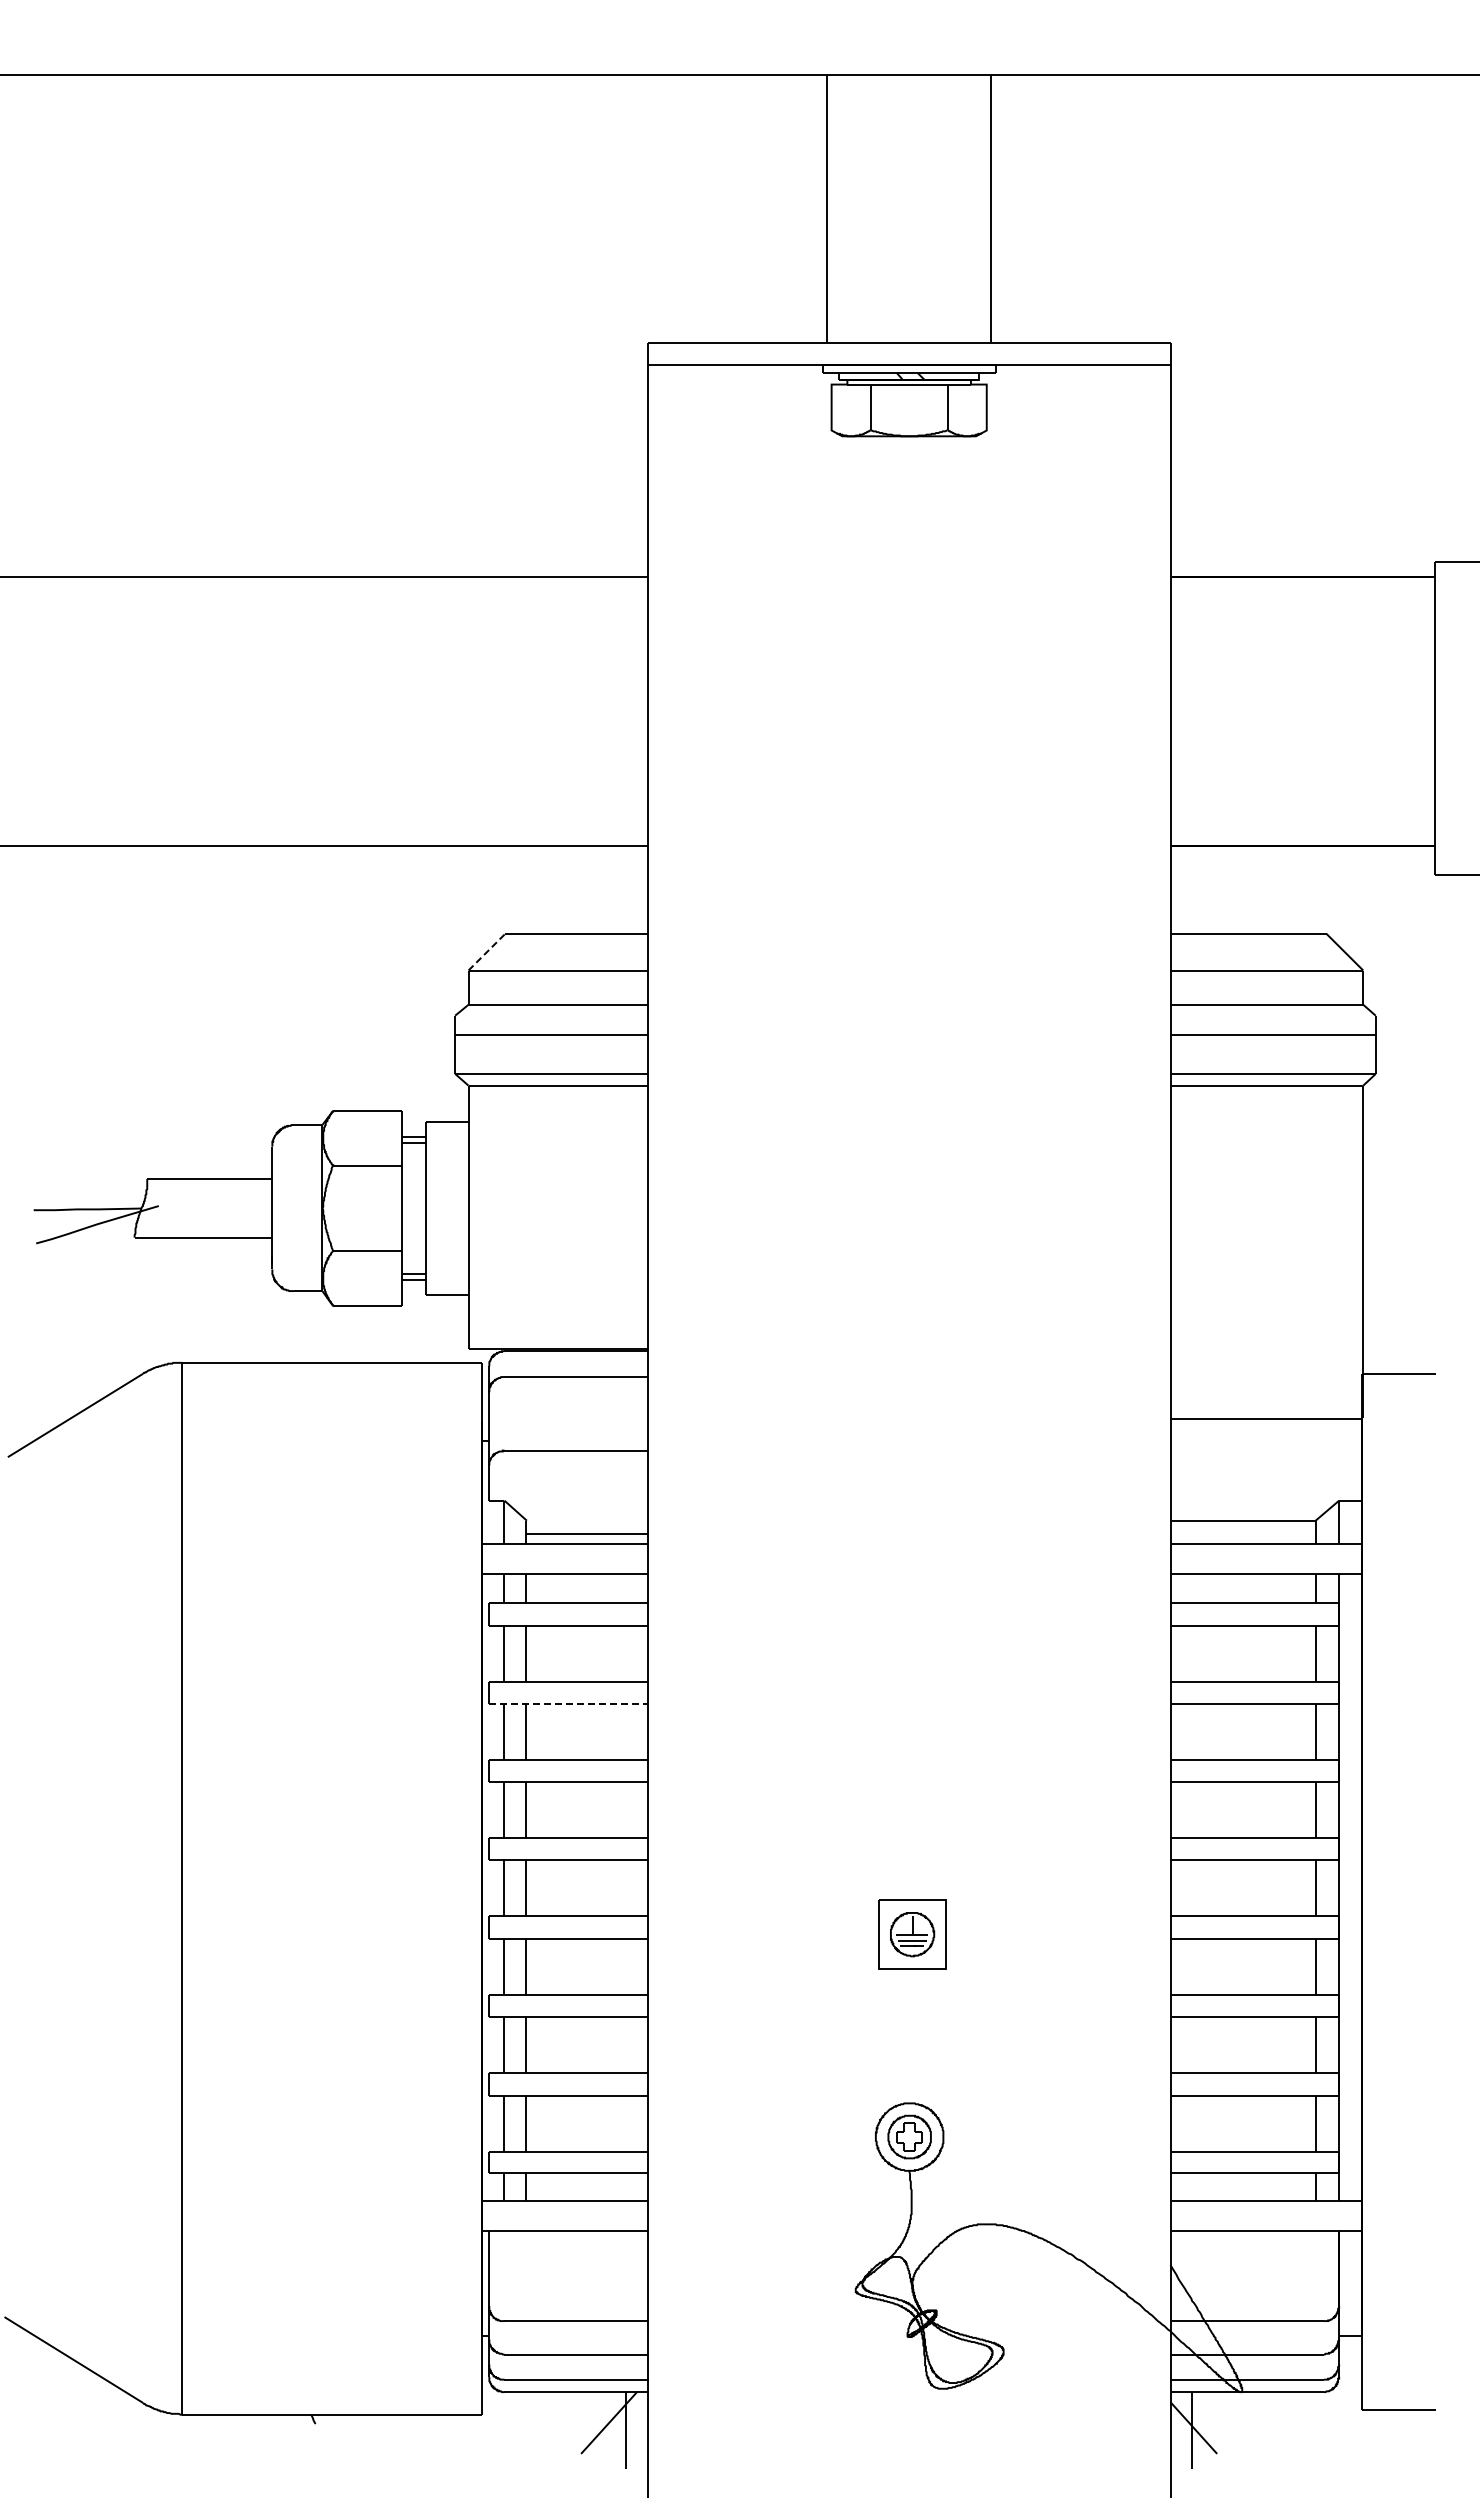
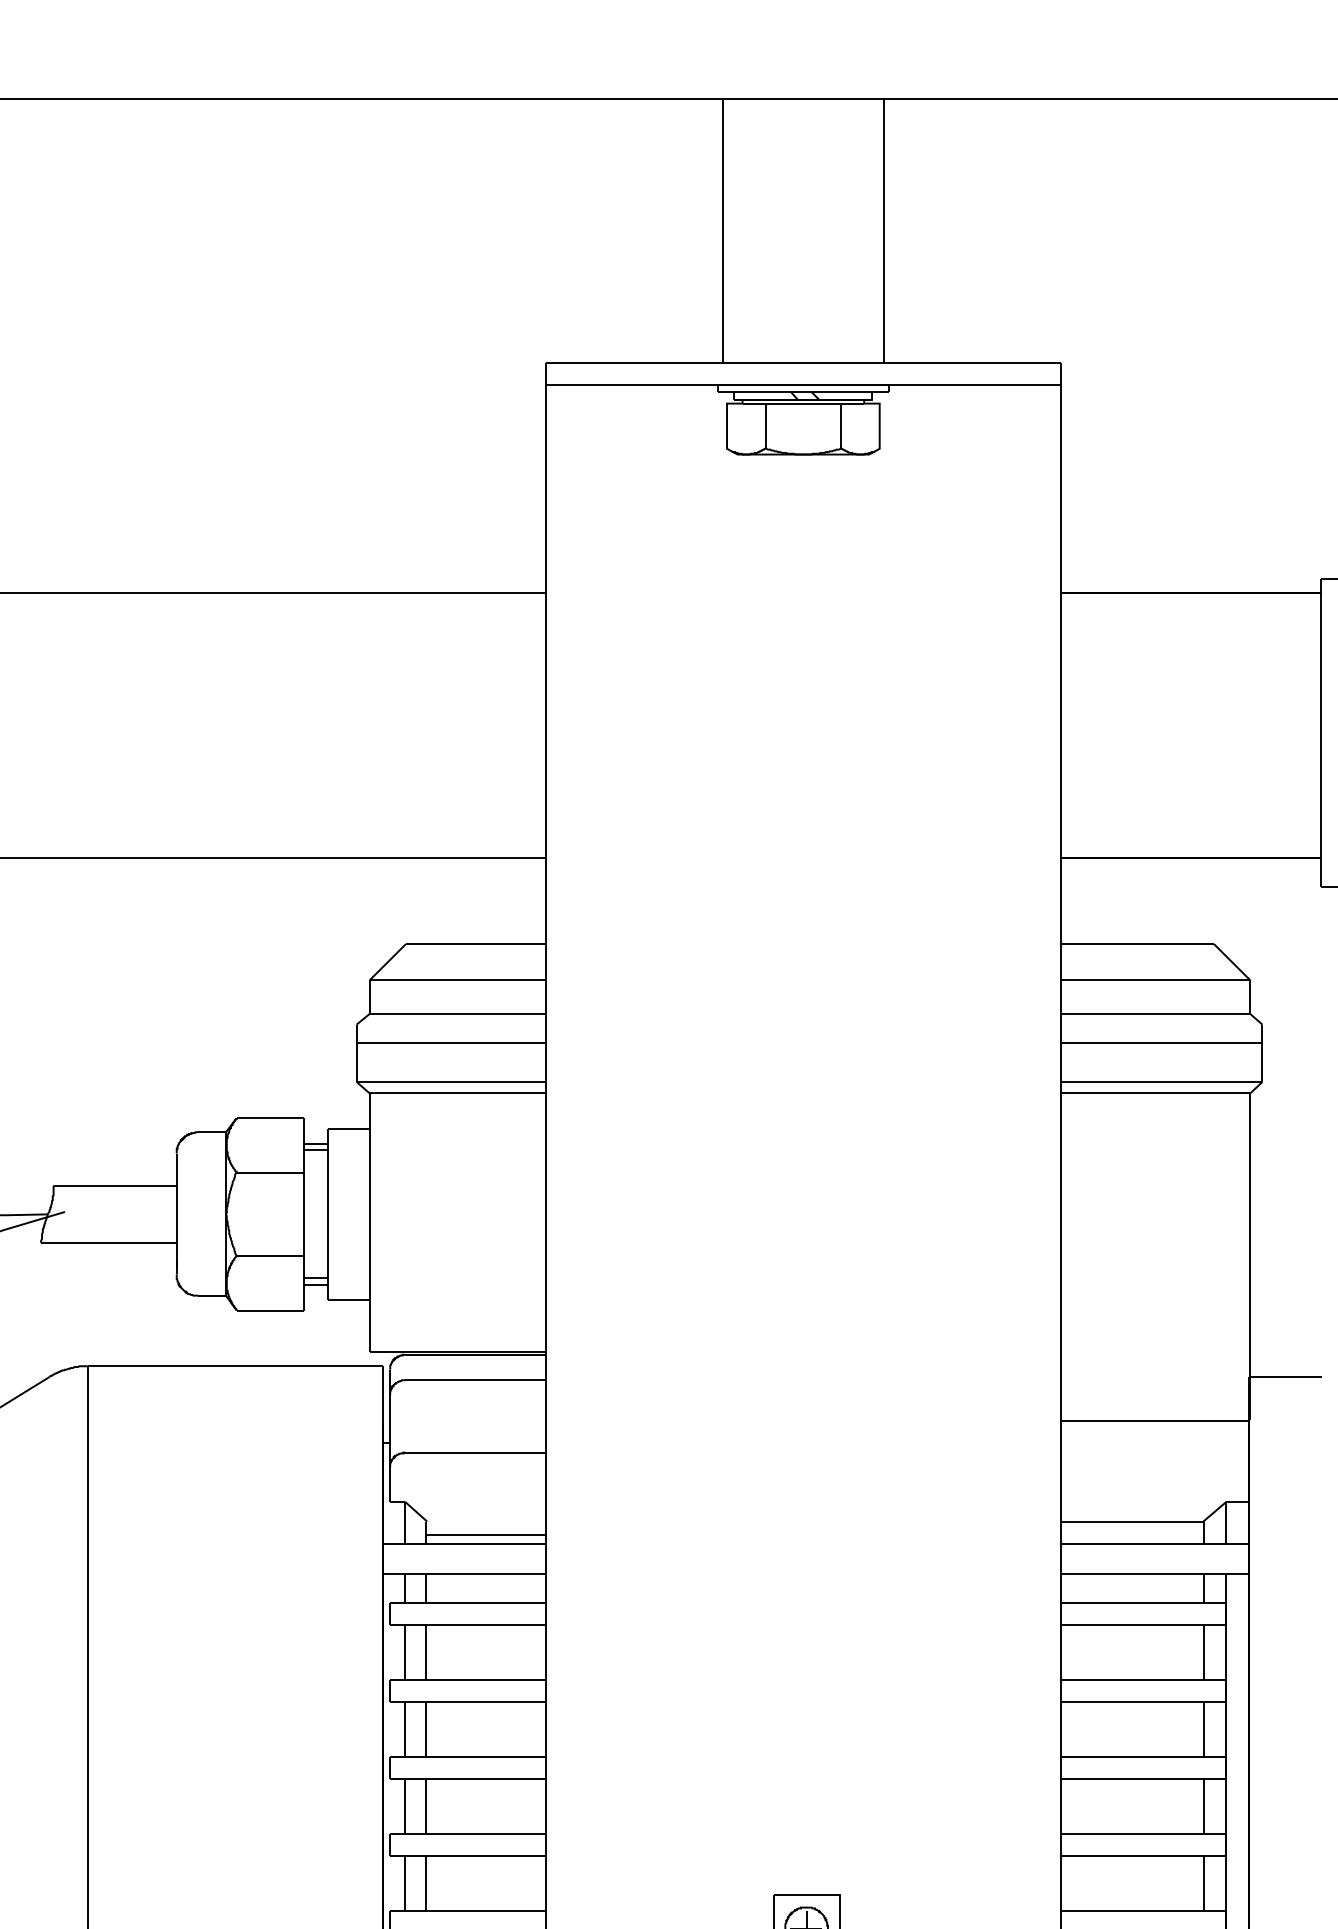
line: (486, 952) -> (387, 962), dashed -> solid
line: (569, 1704) -> (469, 1702), dashed -> solid

